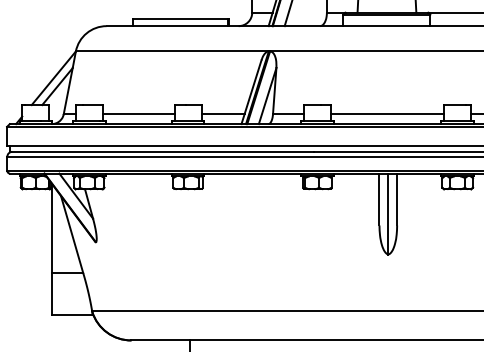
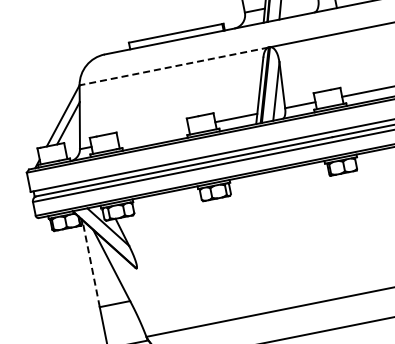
line: (171, 51) -> (173, 66), solid -> dashed
line: (138, 114) -> (153, 134), removed
line: (52, 228) -> (91, 263), solid -> dashed

